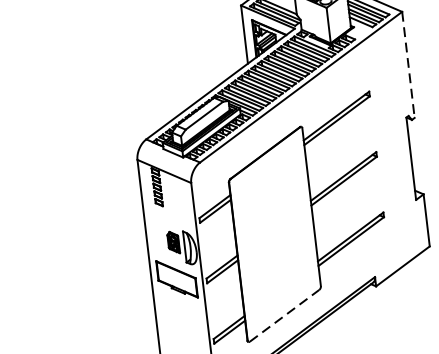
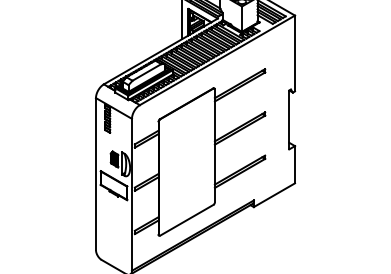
line: (409, 64) -> (295, 53), dashed -> solid
line: (284, 316) -> (186, 220), dashed -> solid

